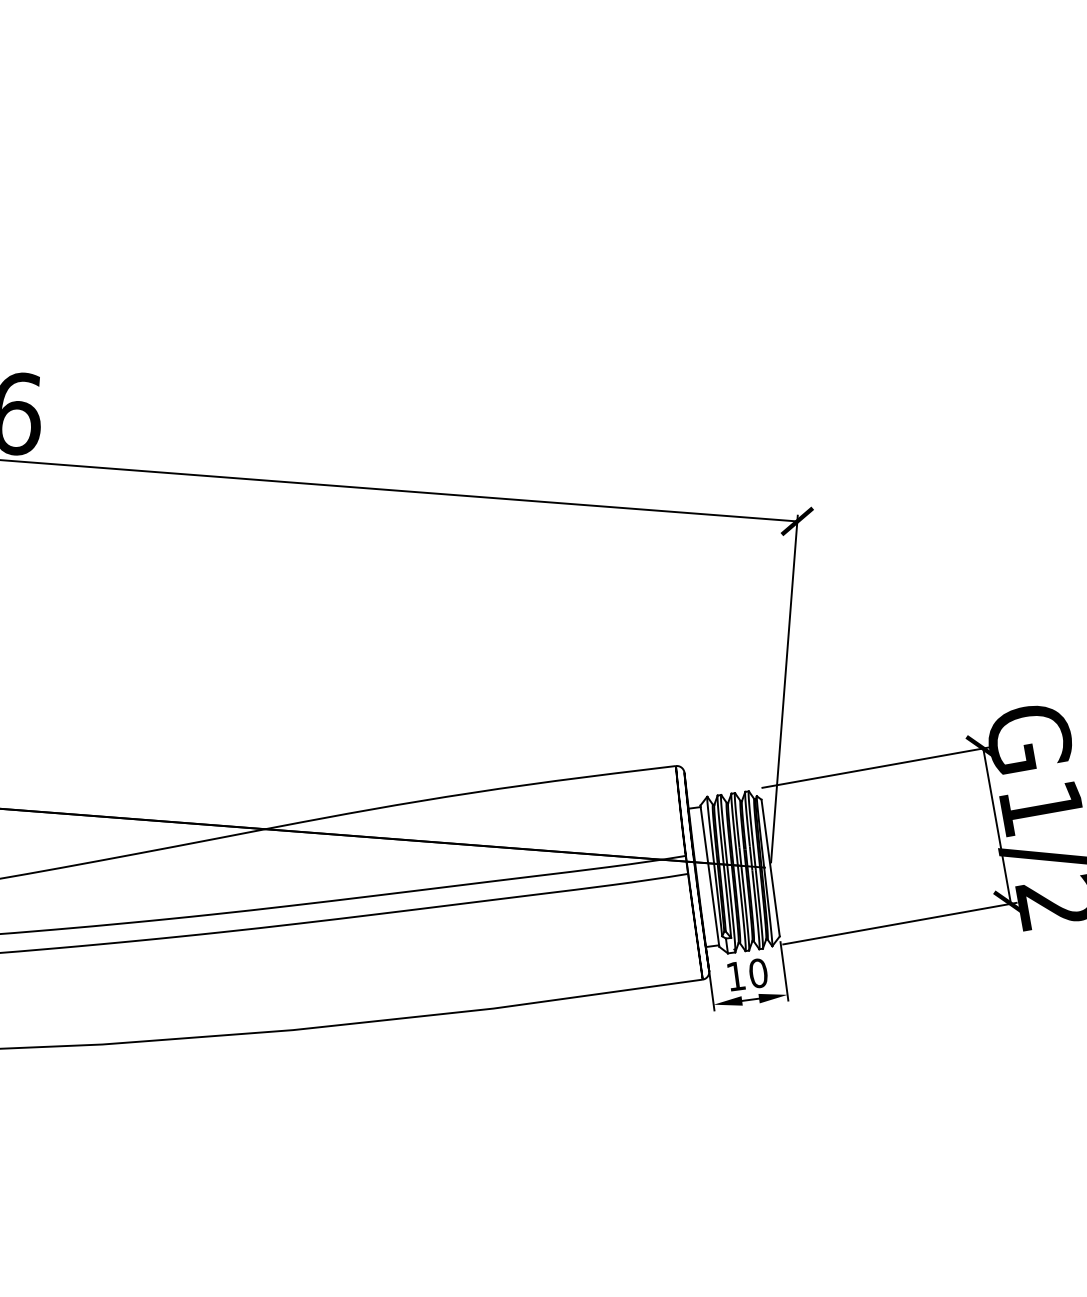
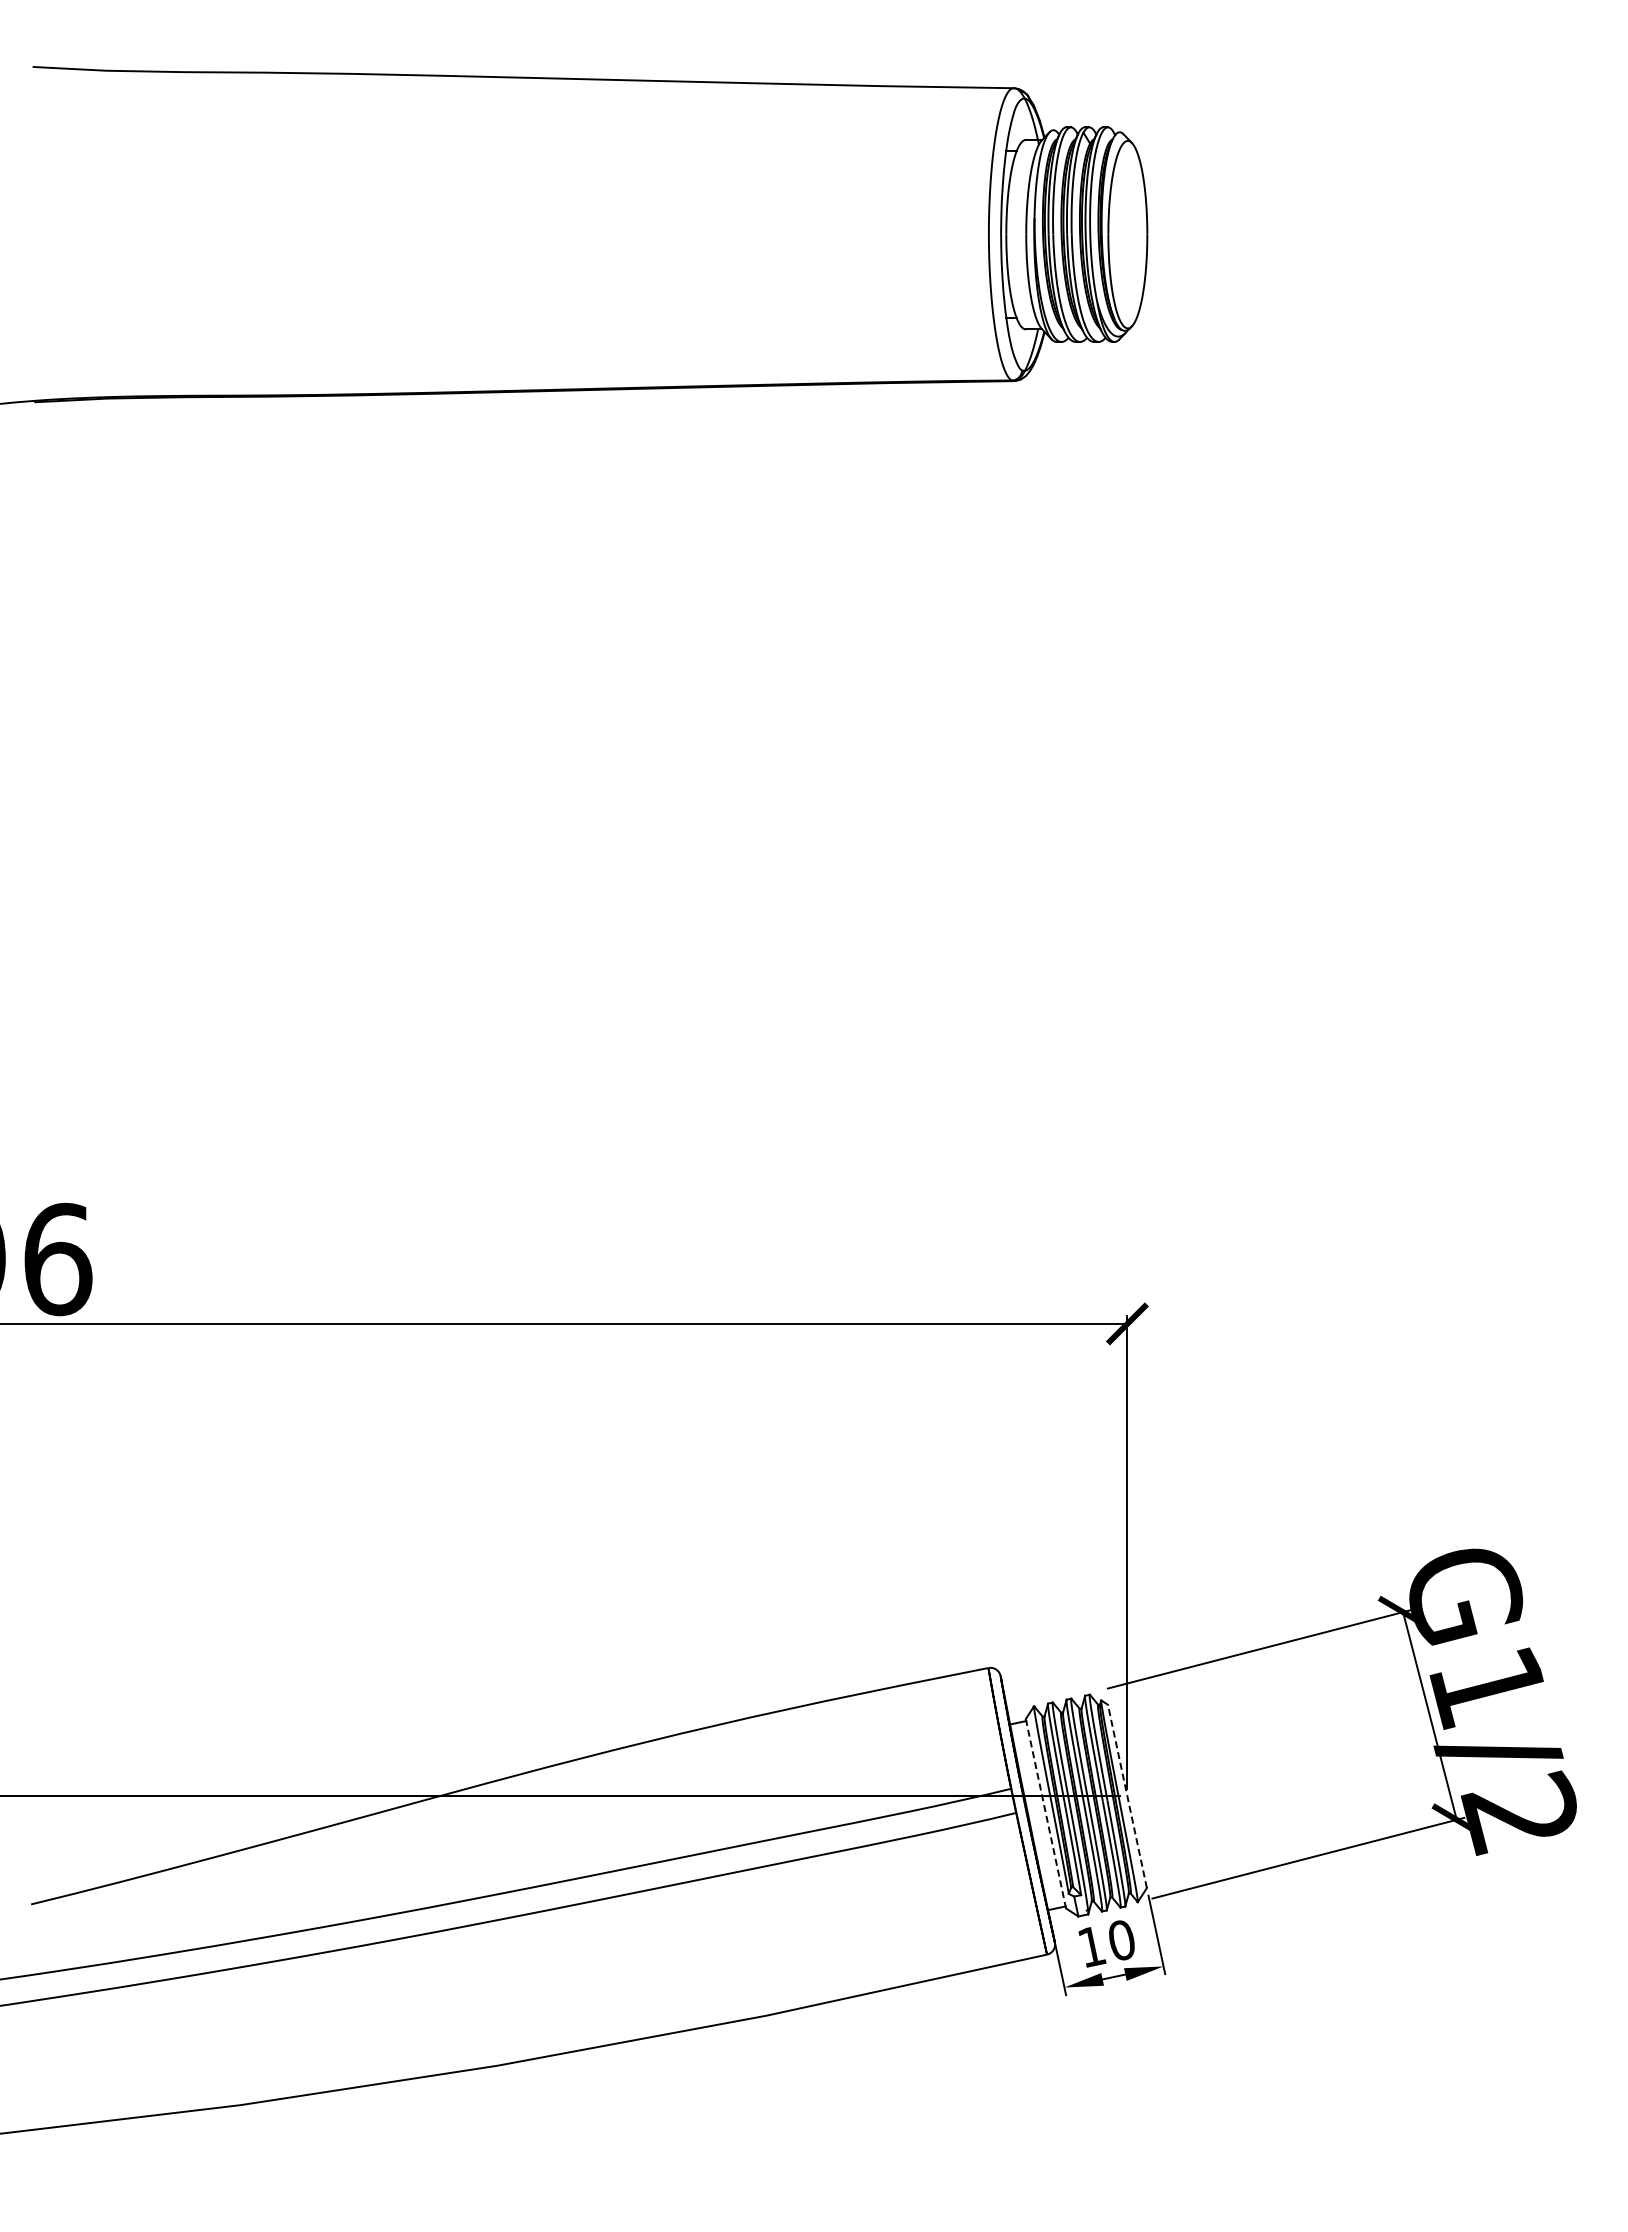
line: (770, 868) -> (1127, 1796), solid -> dashed
line: (709, 875) -> (1045, 1813), solid -> dashed

